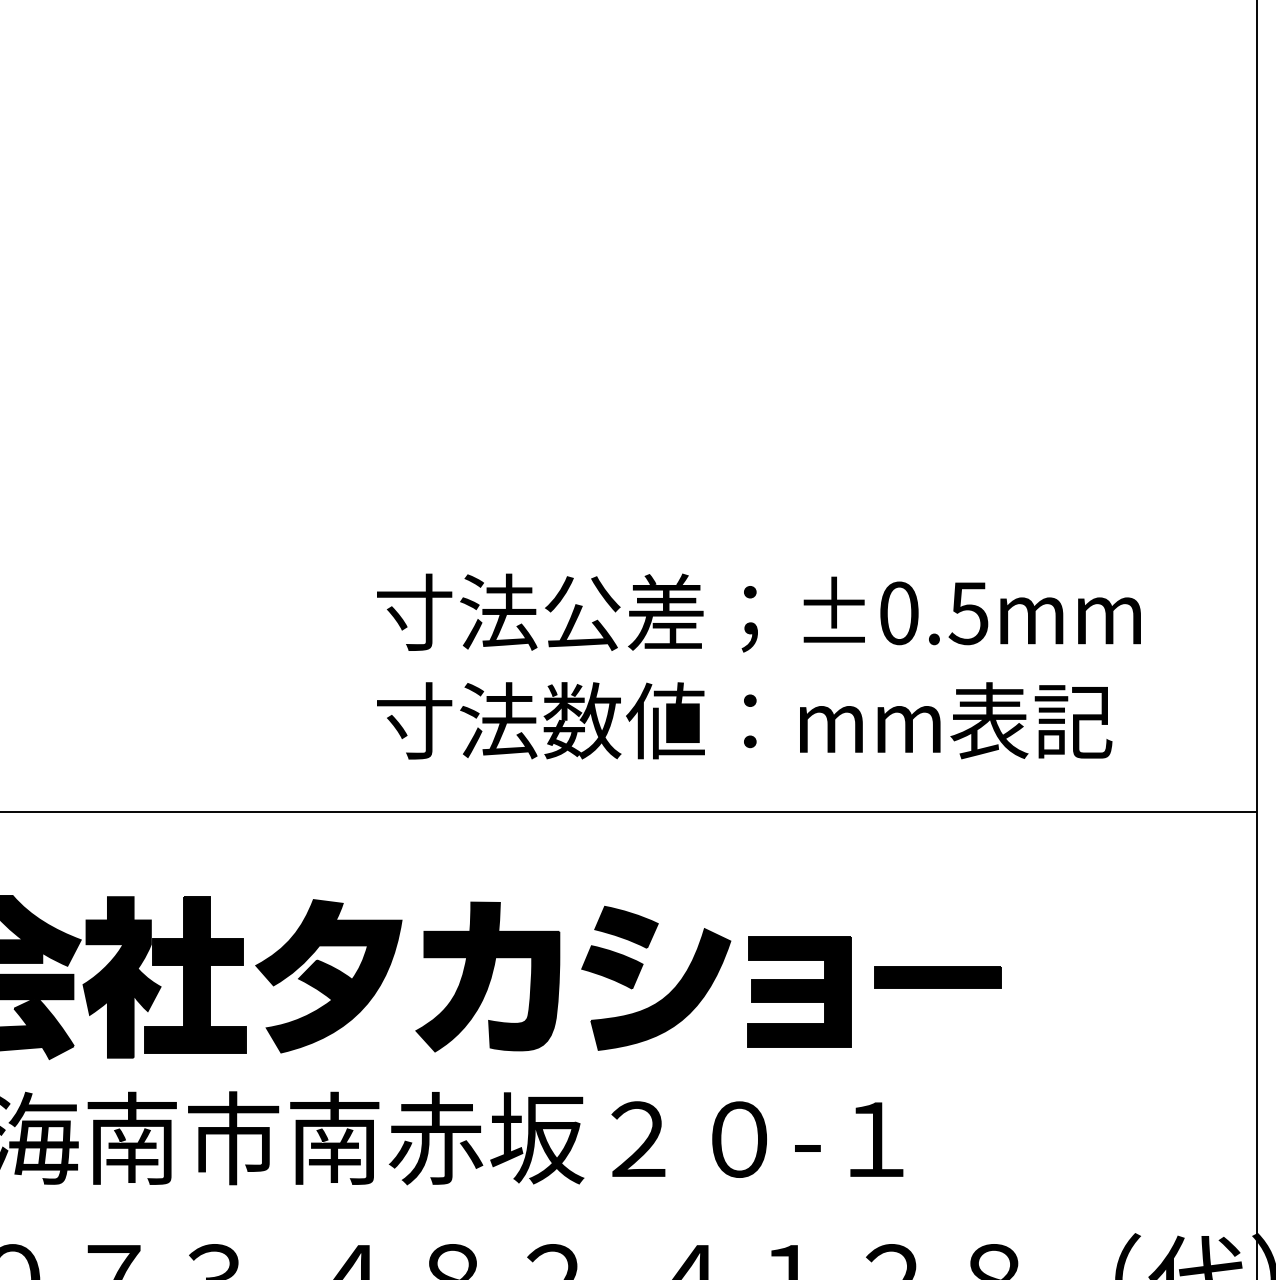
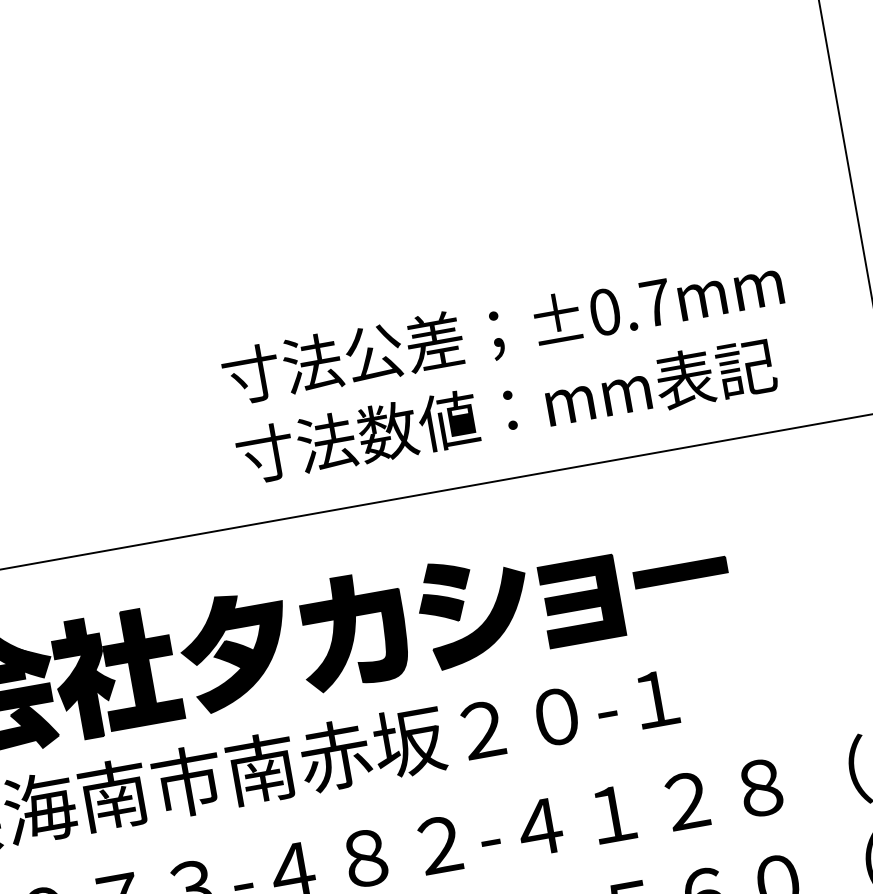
text: (968, 613) -> (655, 303), ±0.5mm -> ±0.7mm

